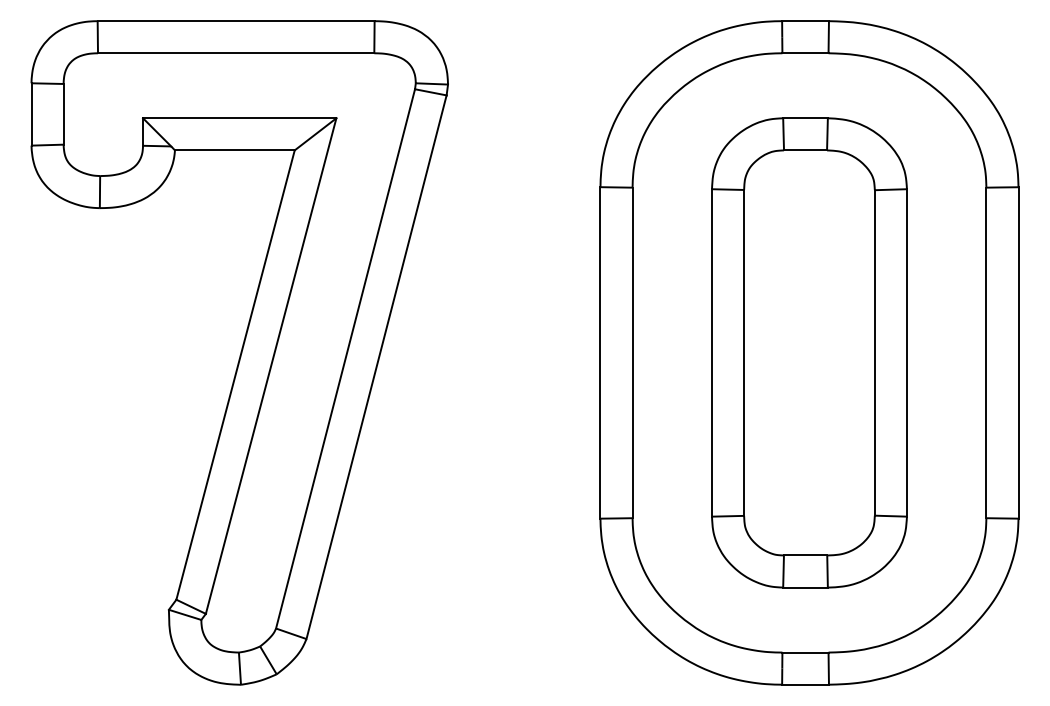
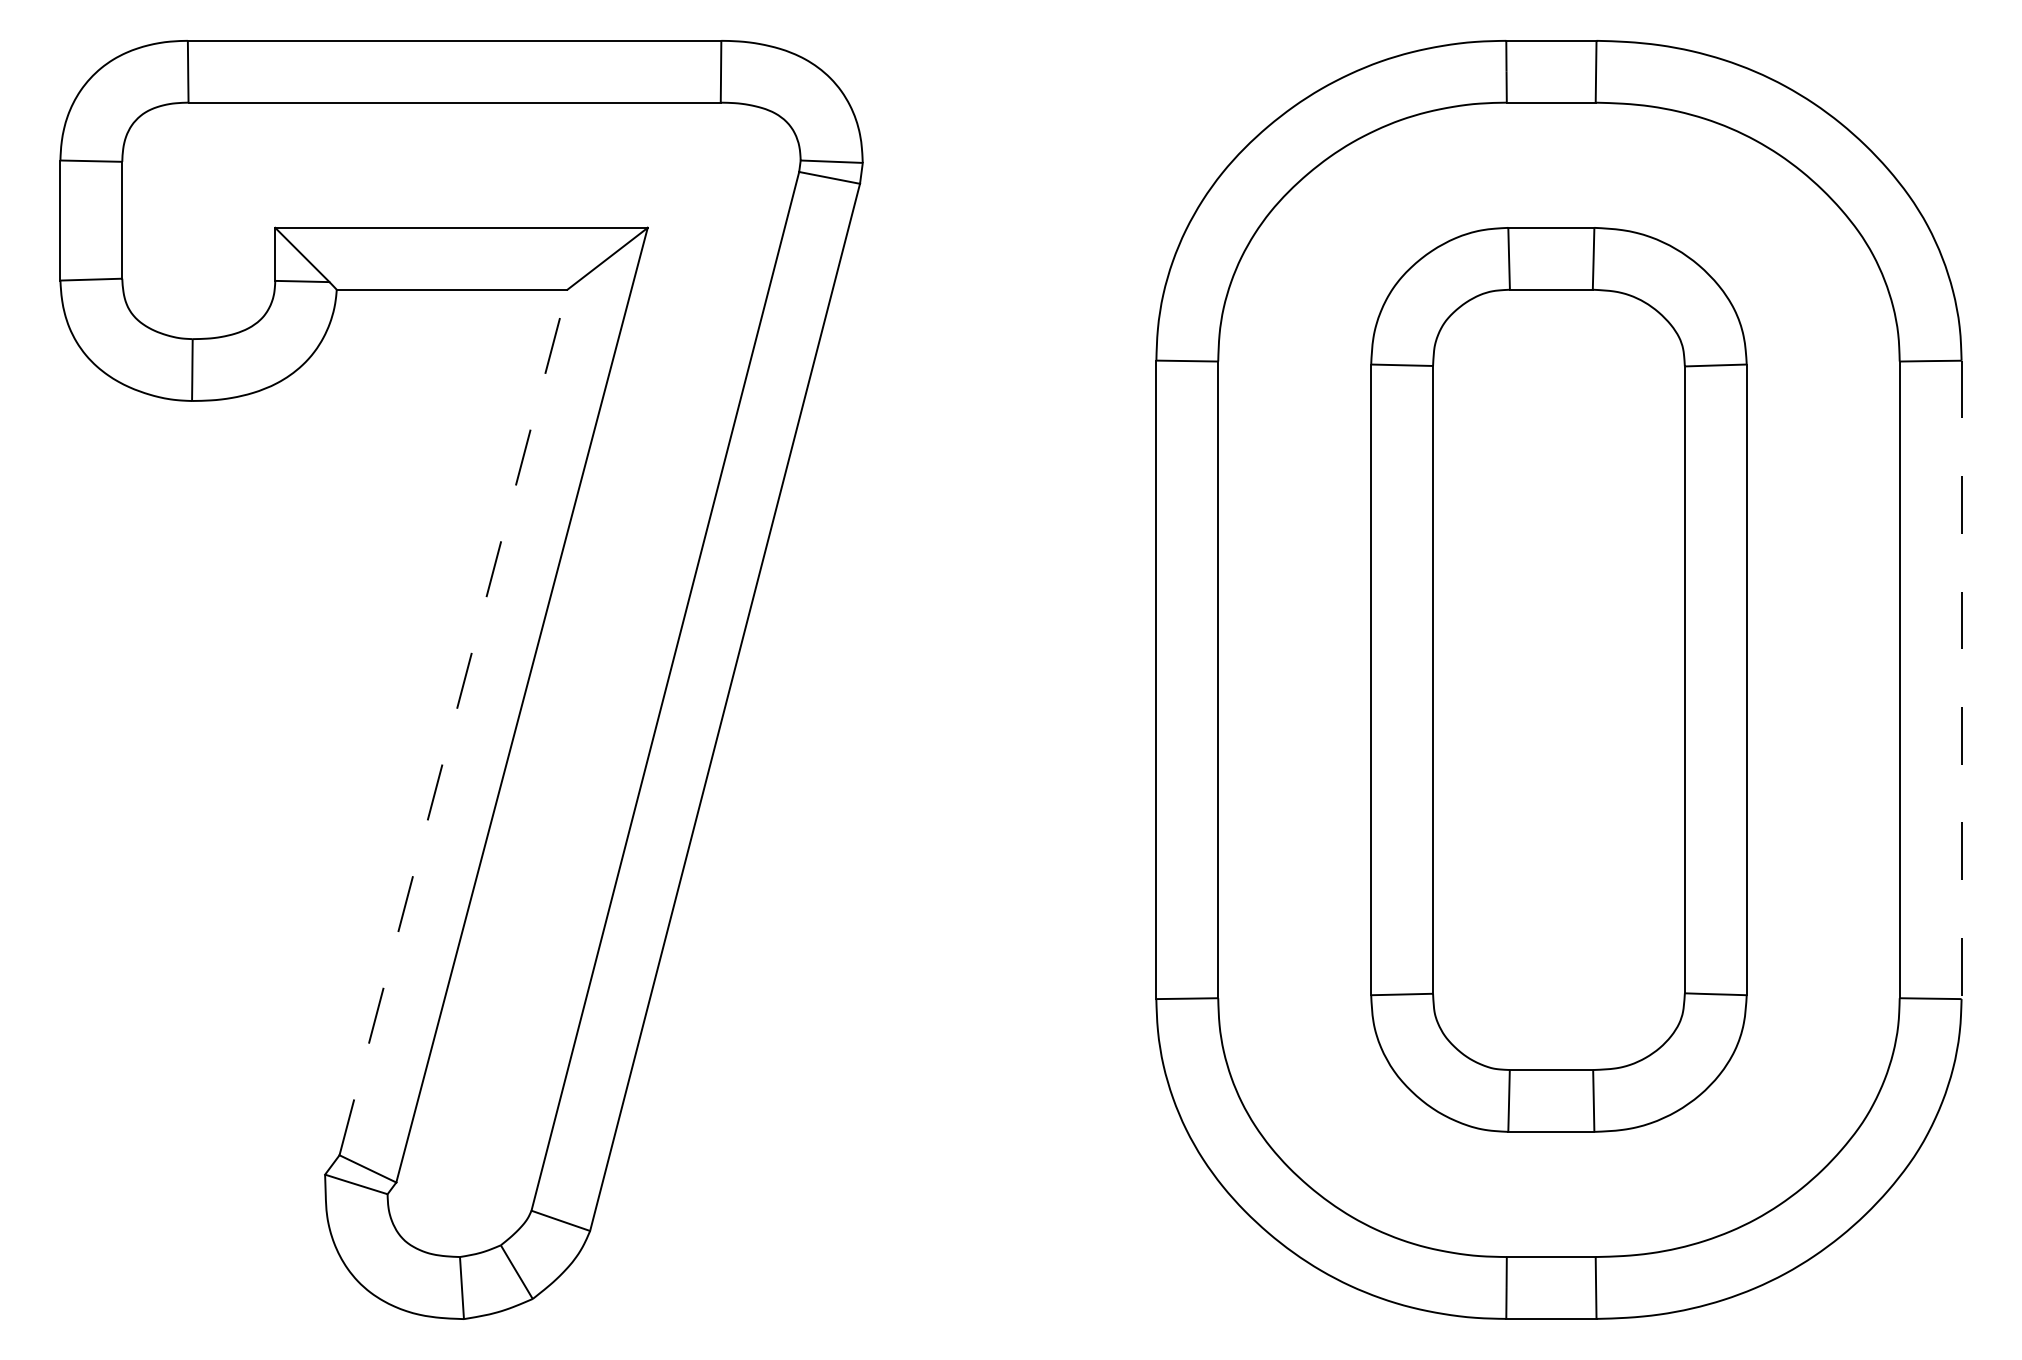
line: (1018, 352) -> (1961, 679), solid -> dashed
line: (235, 374) -> (453, 721), solid -> dashed

